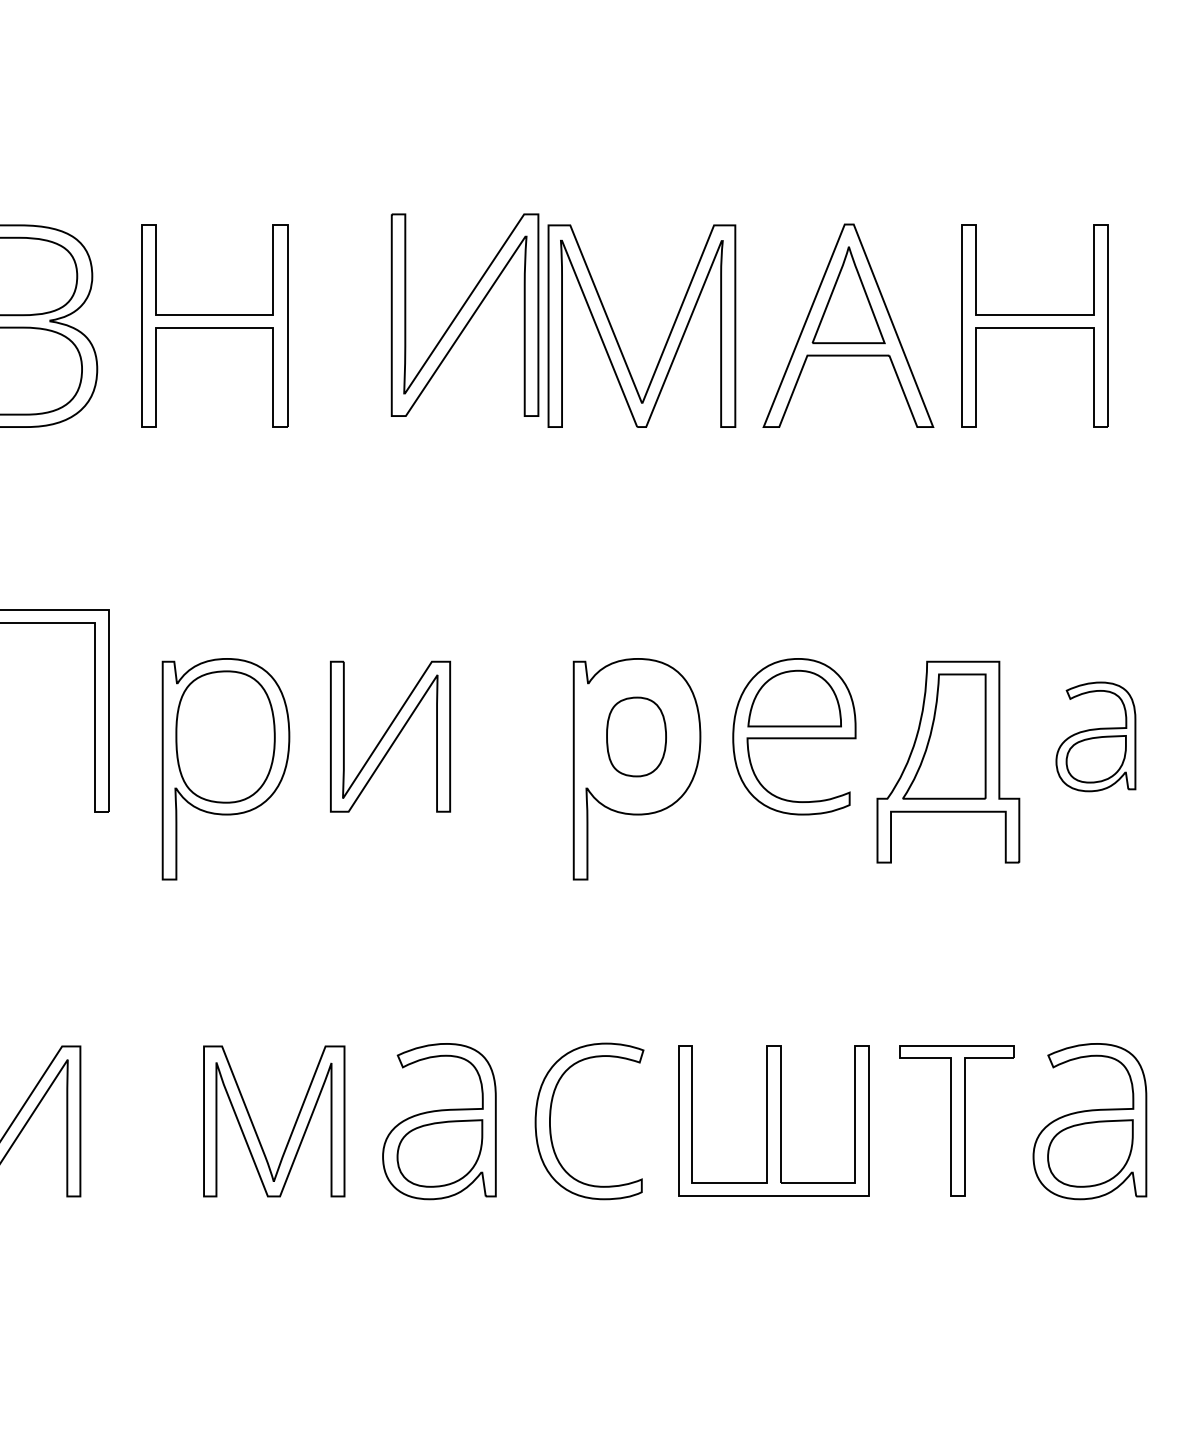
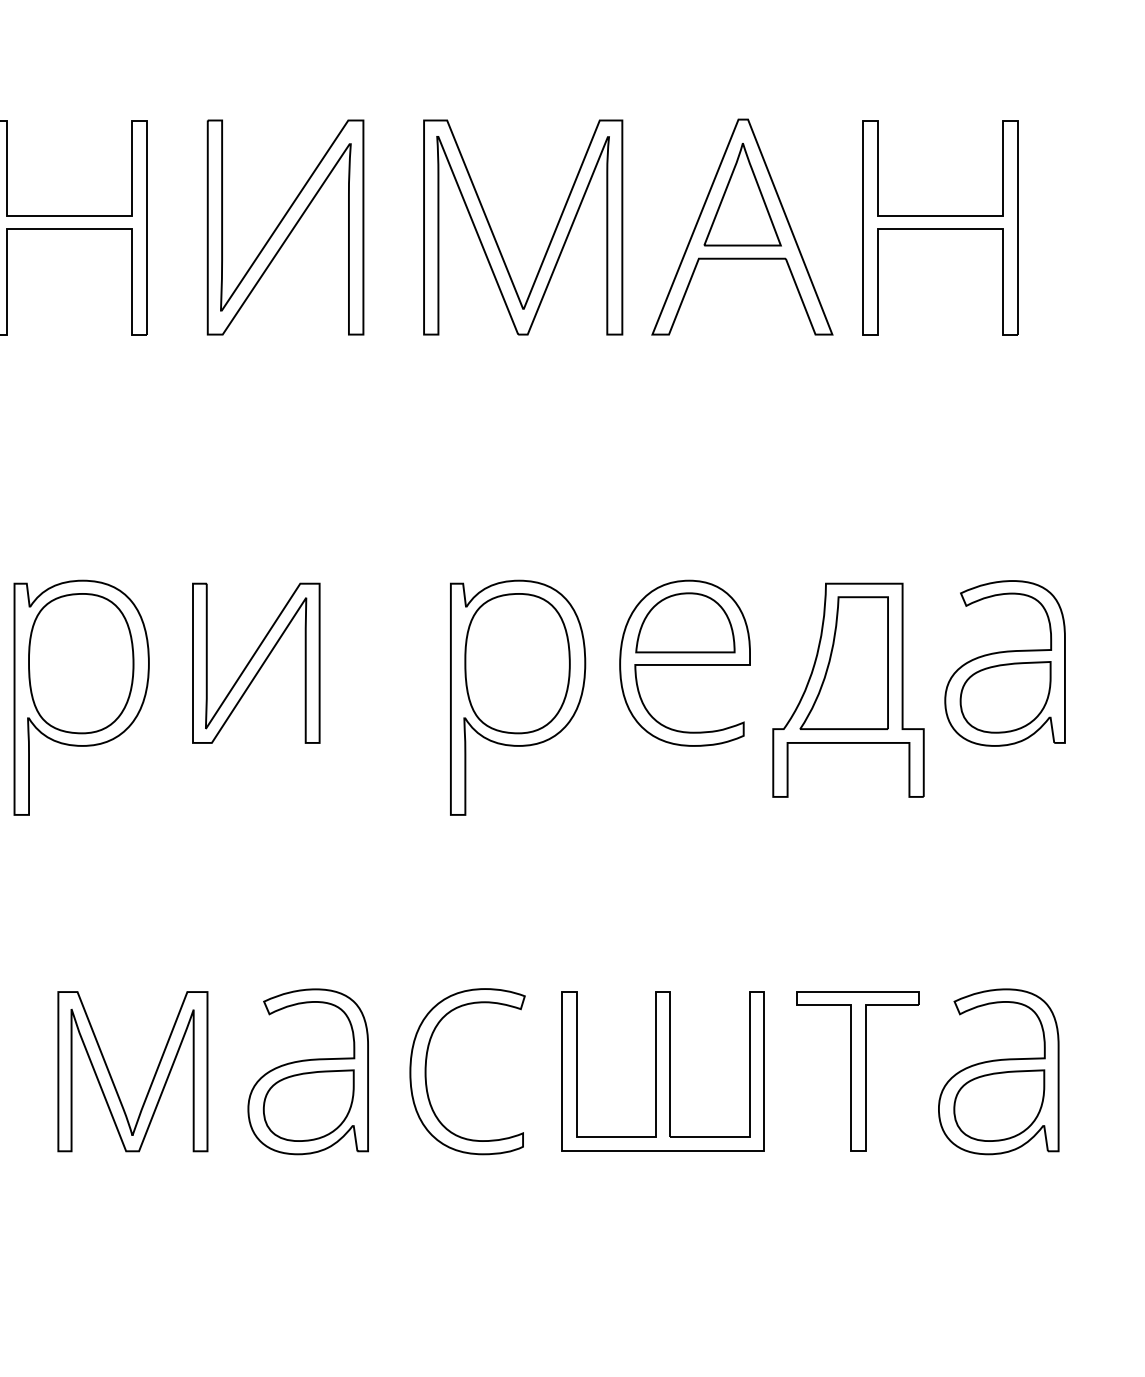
part: (464, 314) -> (284, 226), moved
part: (636, 736) -> (517, 663), size x1.67
part: (1095, 736) -> (1004, 663), size x1.43

